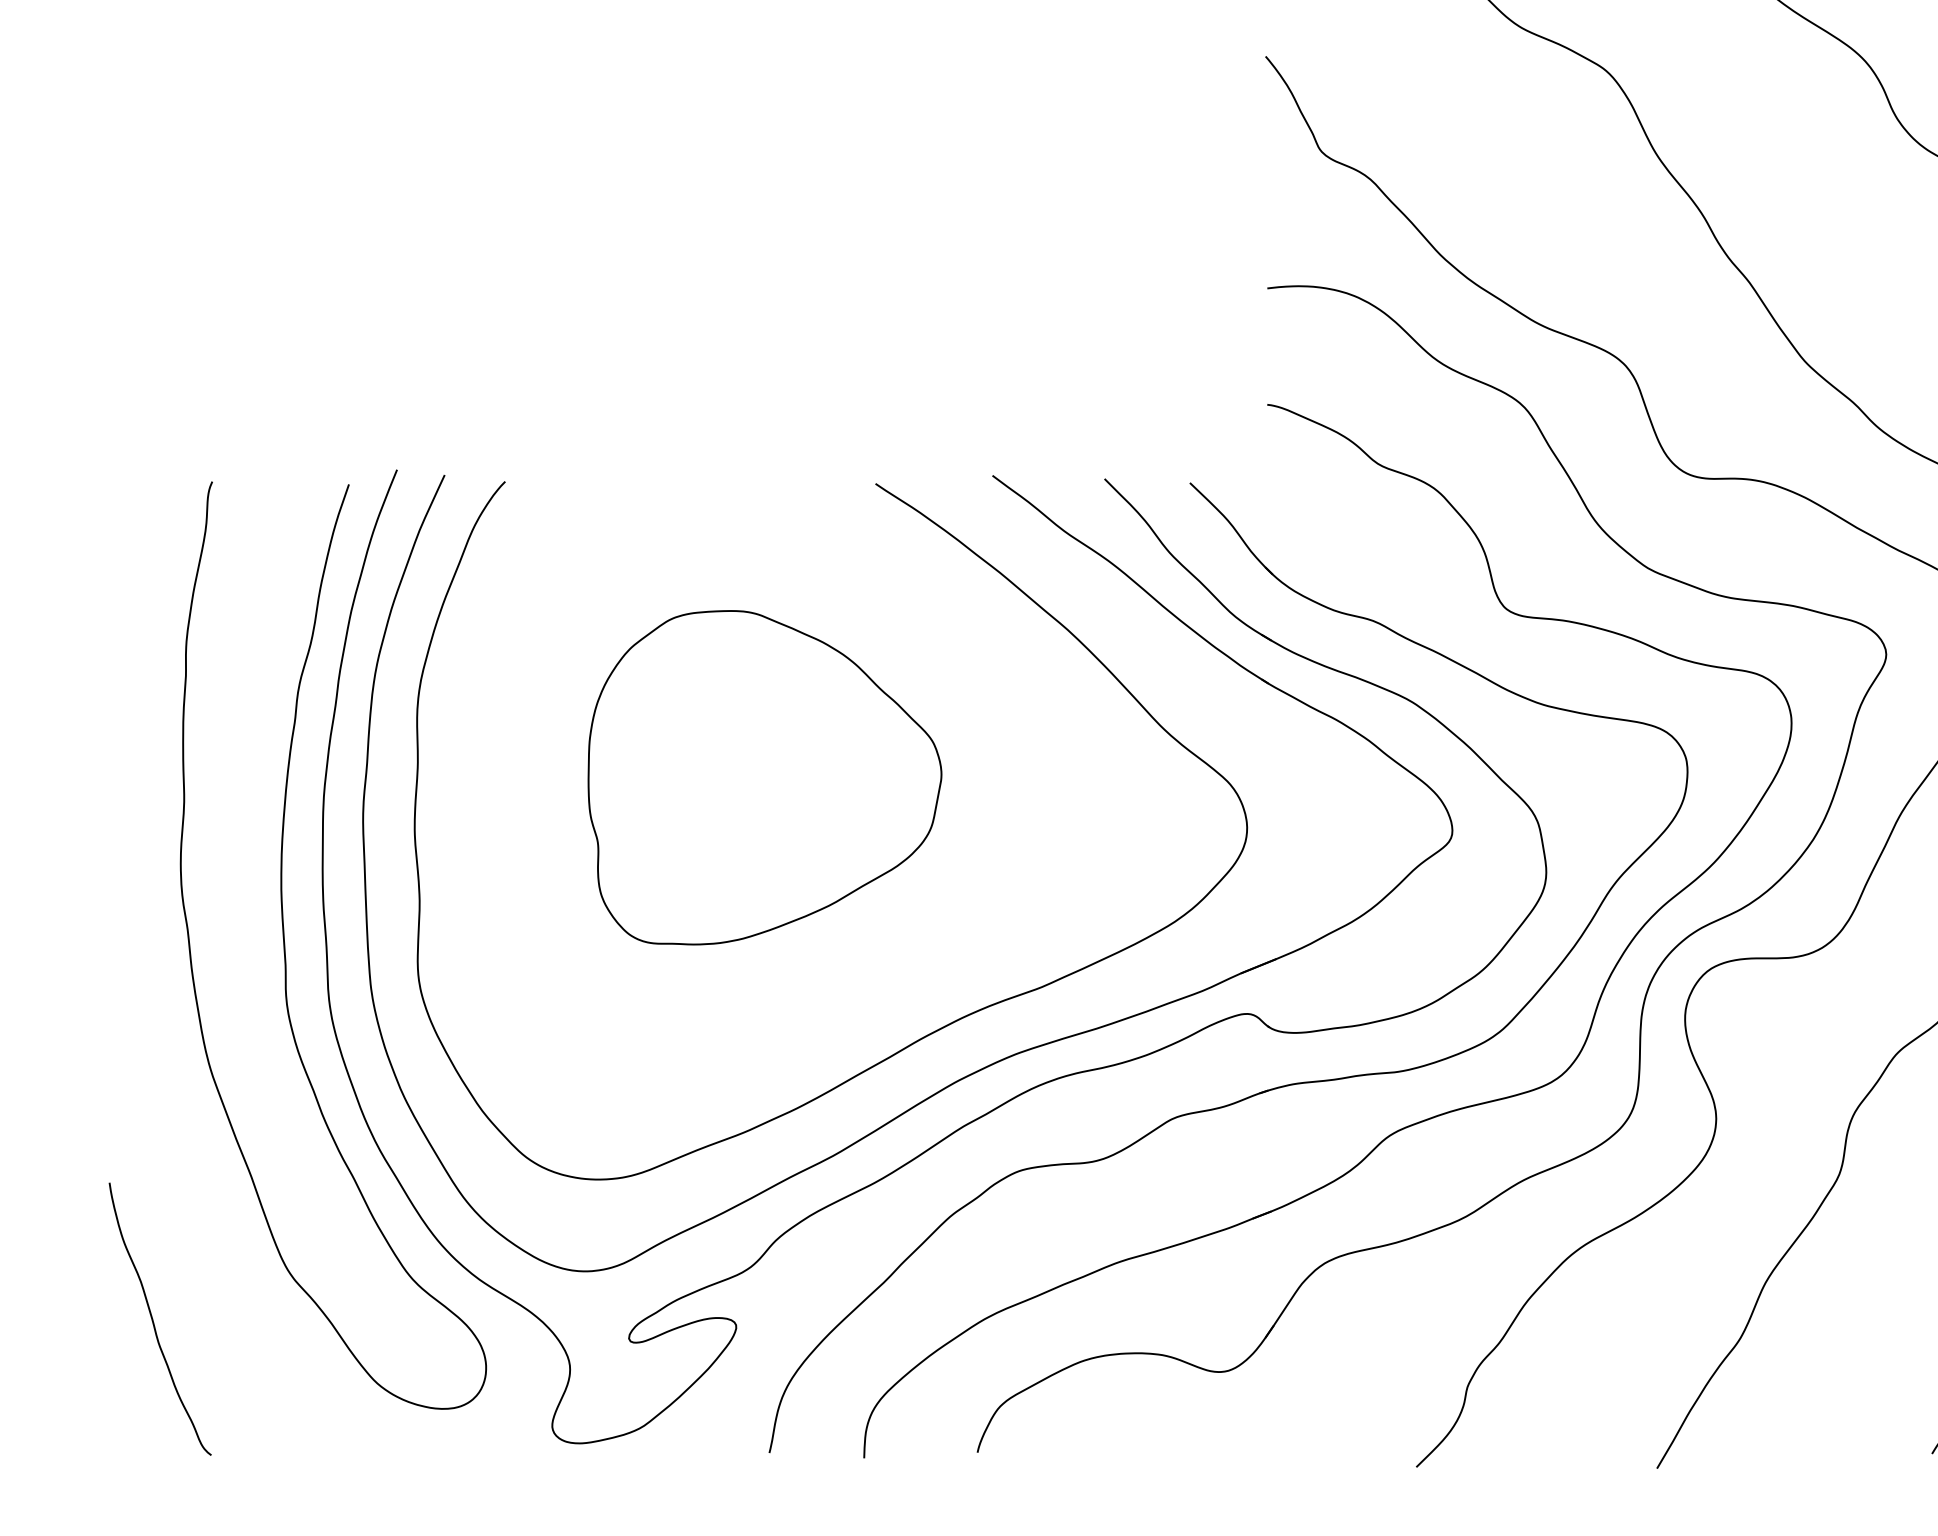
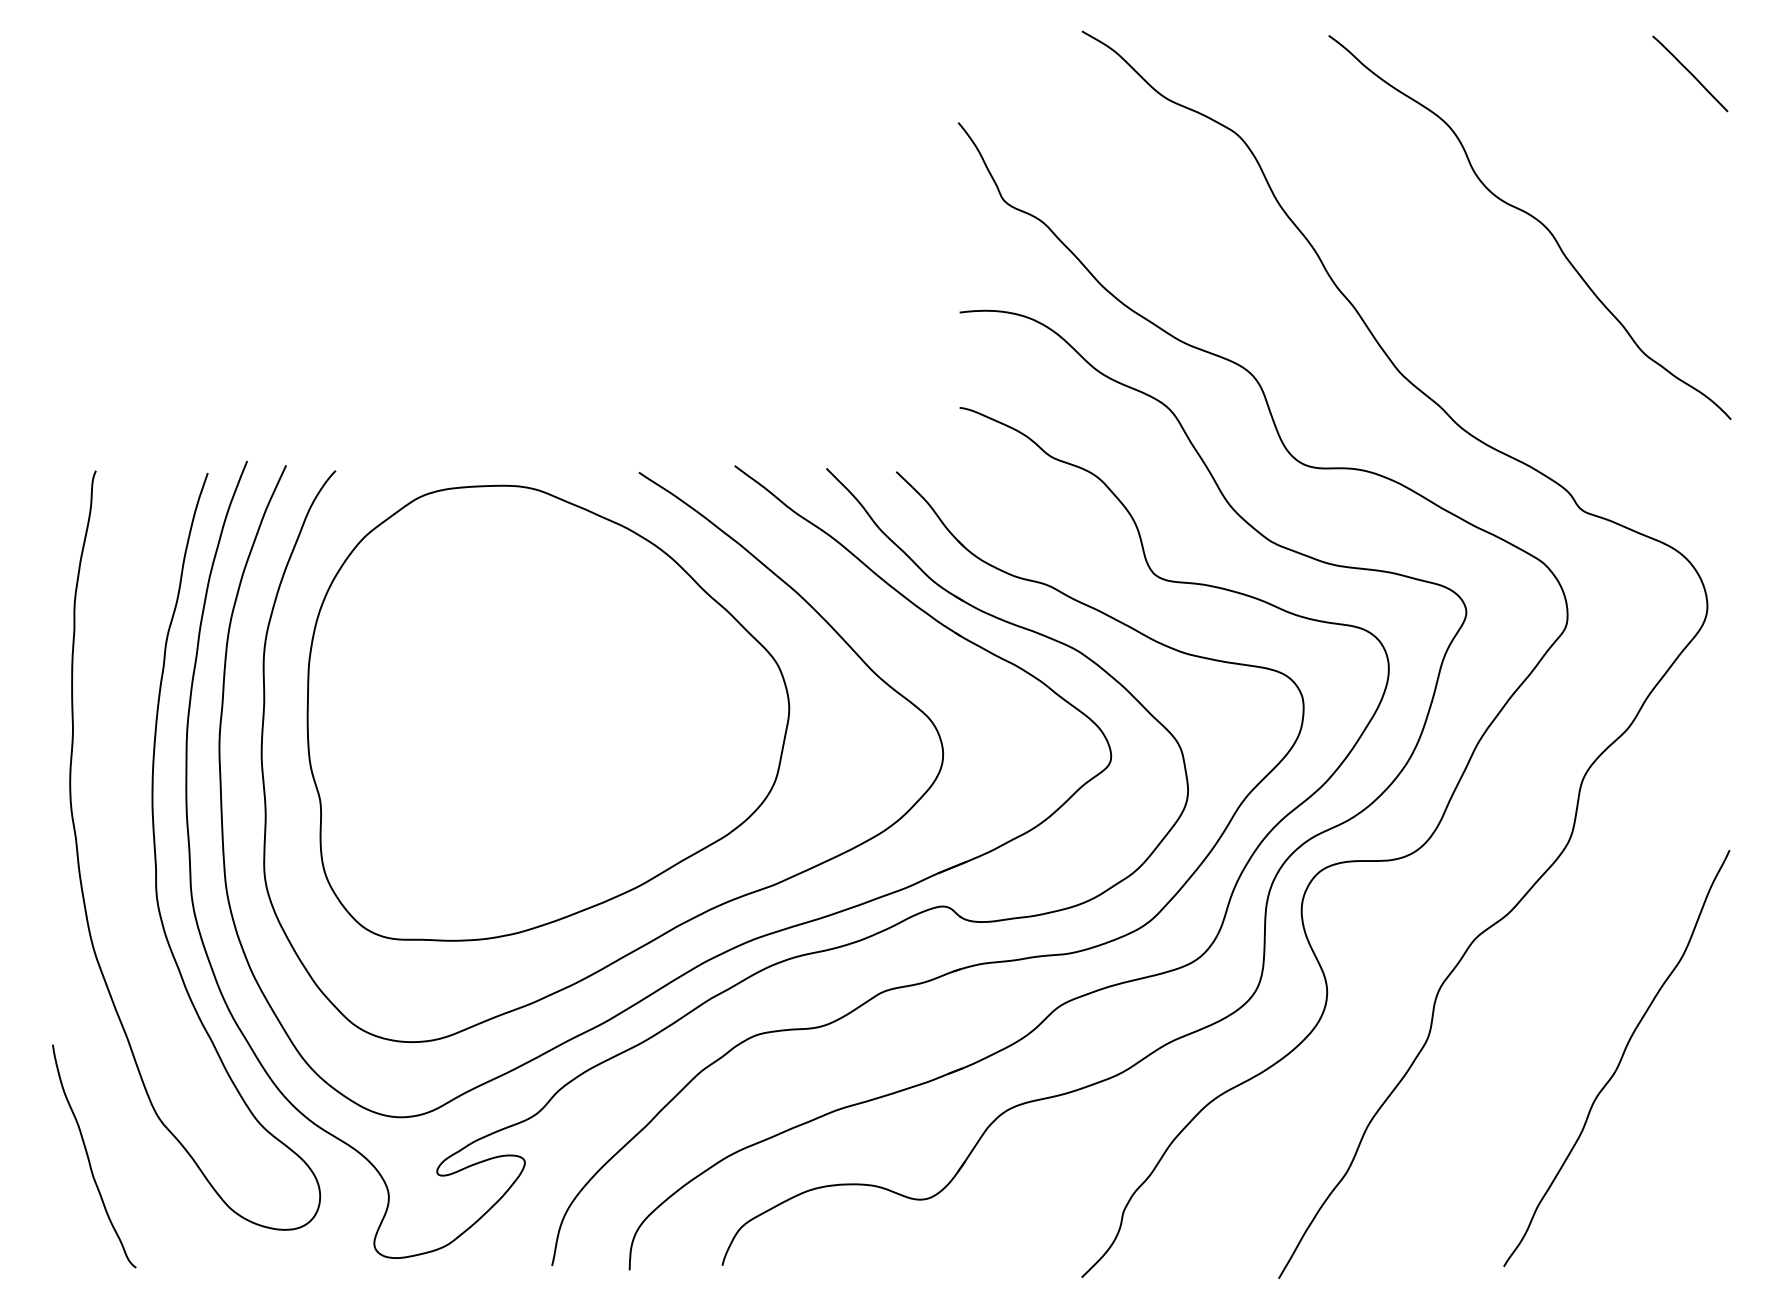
part: (765, 776) -> (548, 712), size x1.67
curve: (154, 1320) -> (89, 1157), moved

